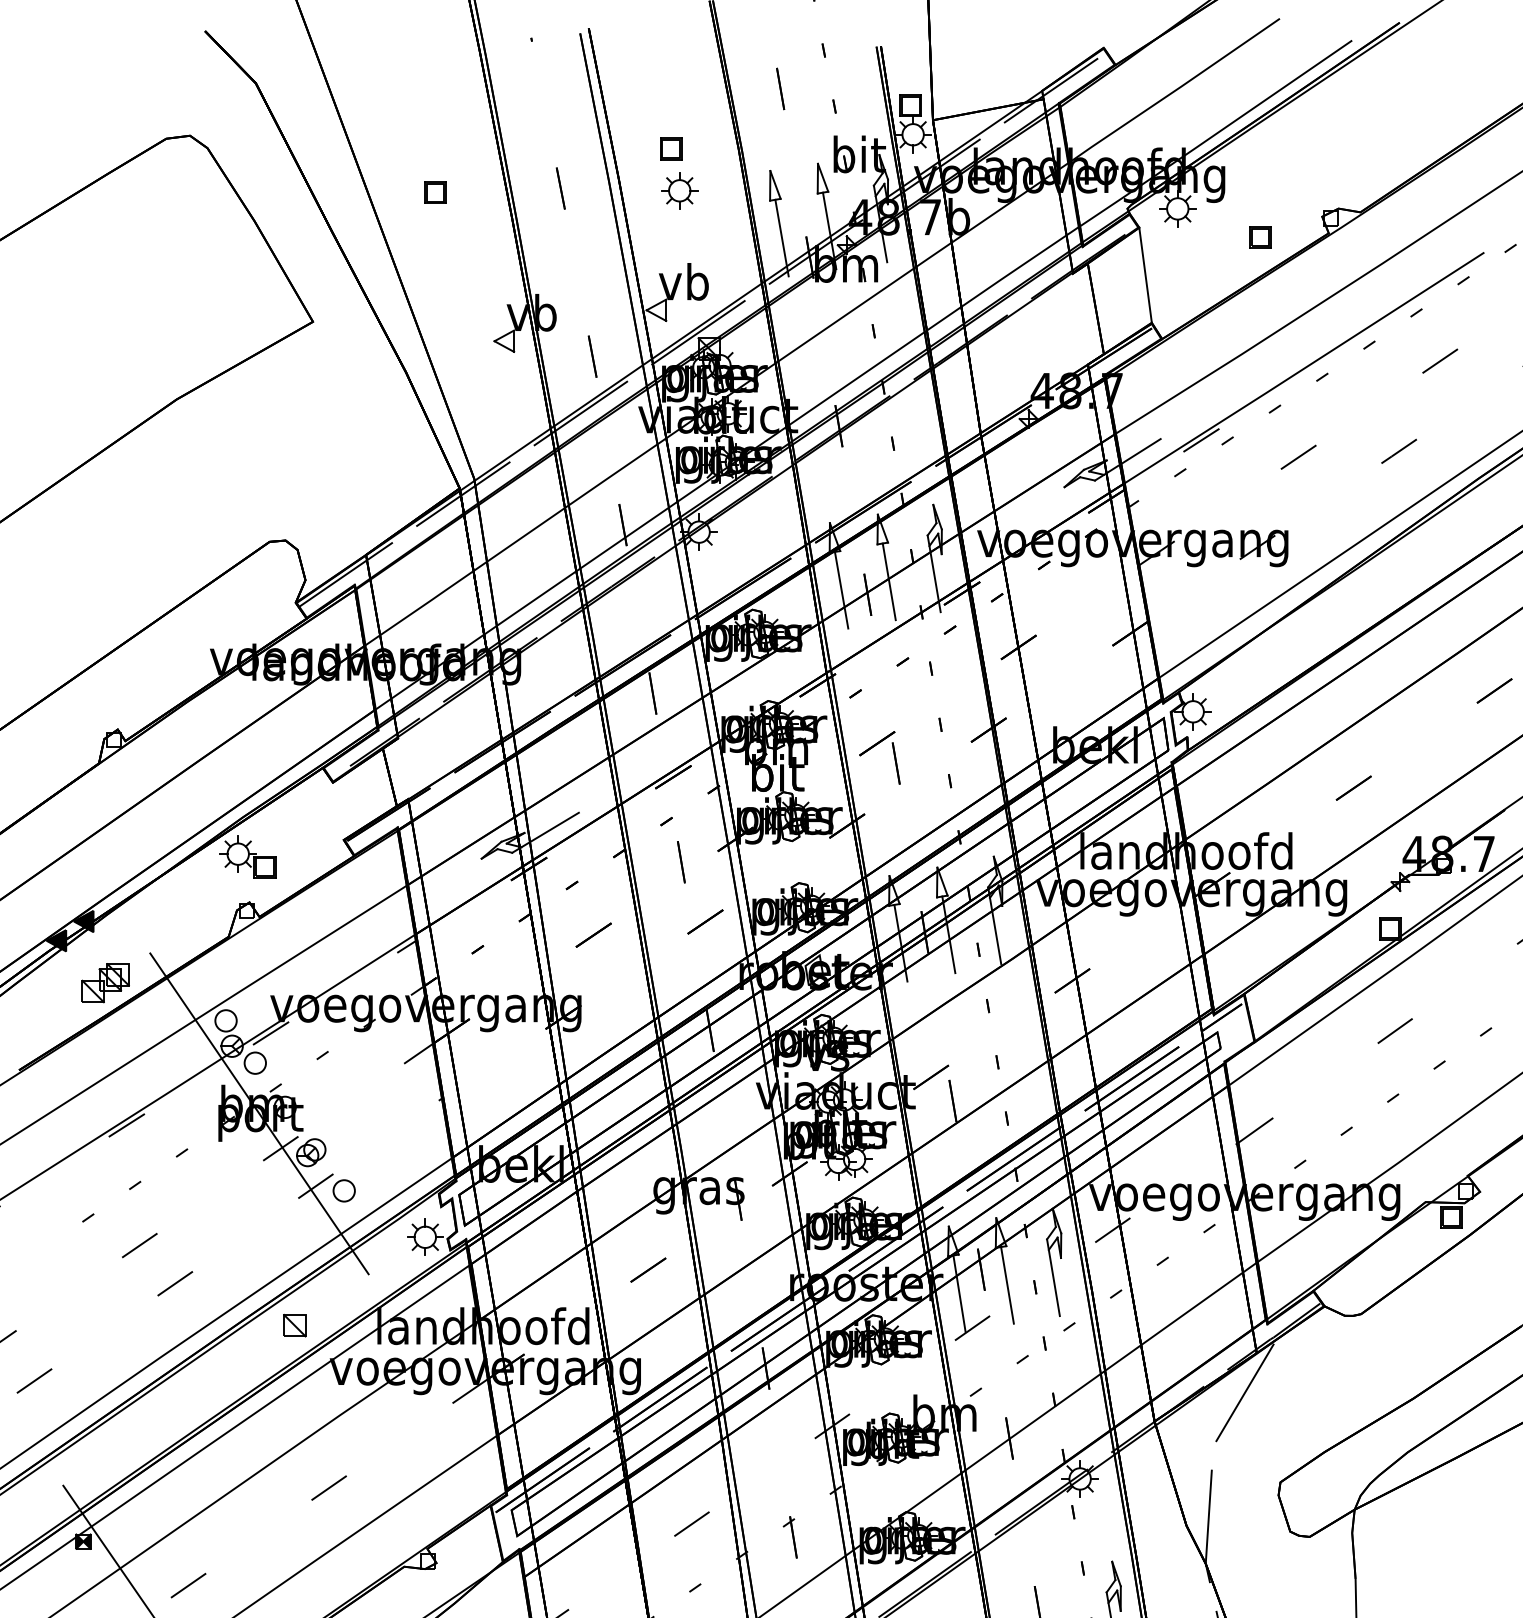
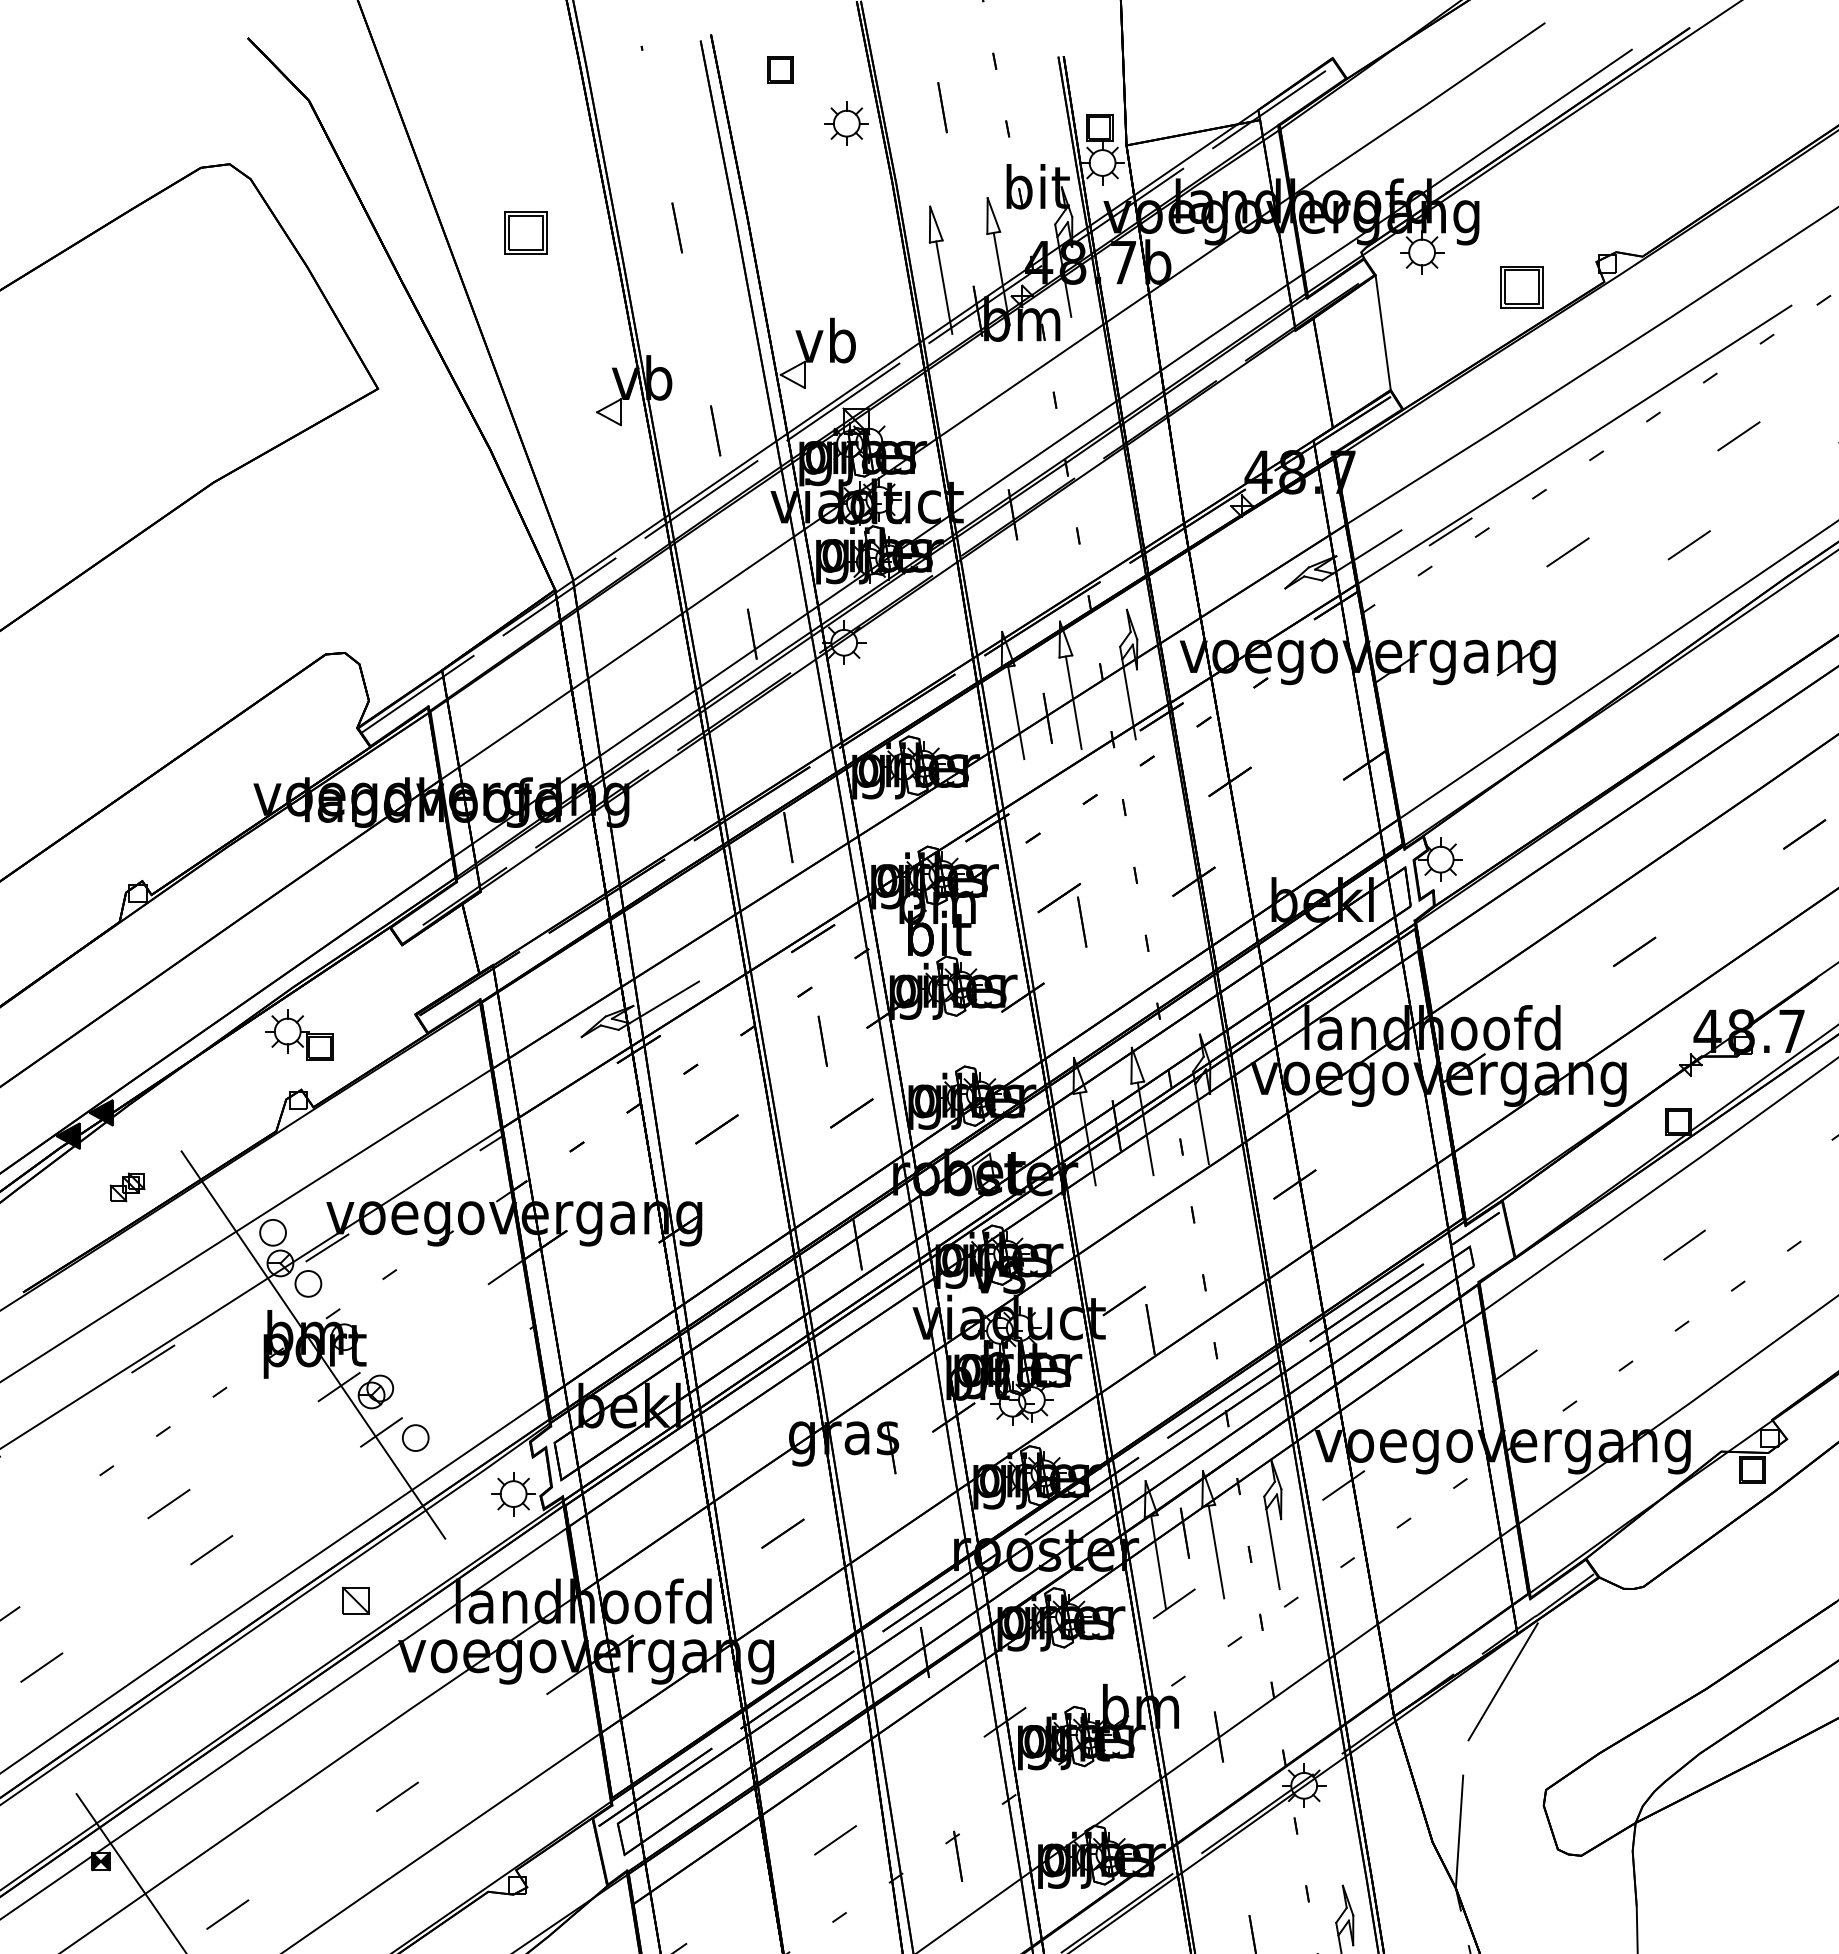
part: (671, 148) -> (780, 69), moved
part: (679, 190) -> (846, 123), moved
part: (435, 192) -> (525, 232), size x1.6
part: (1260, 237) -> (1521, 286), size x1.6
part: (105, 983) -> (127, 1187), size x0.6

